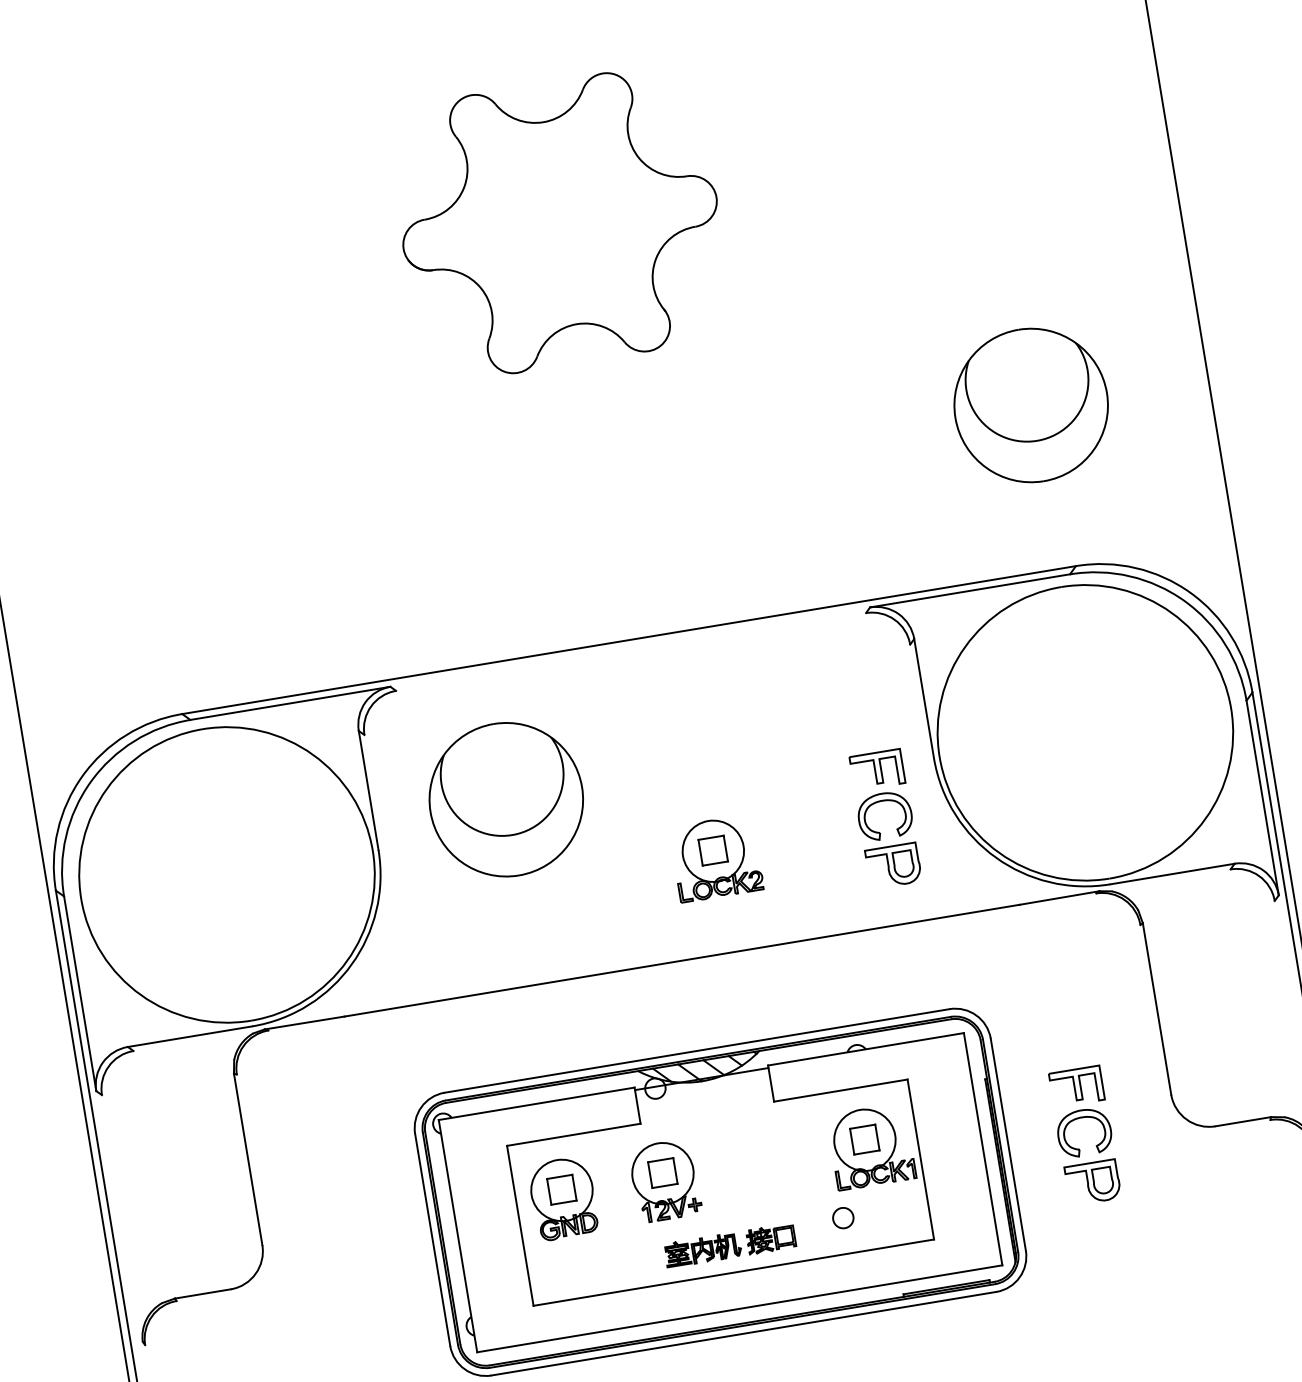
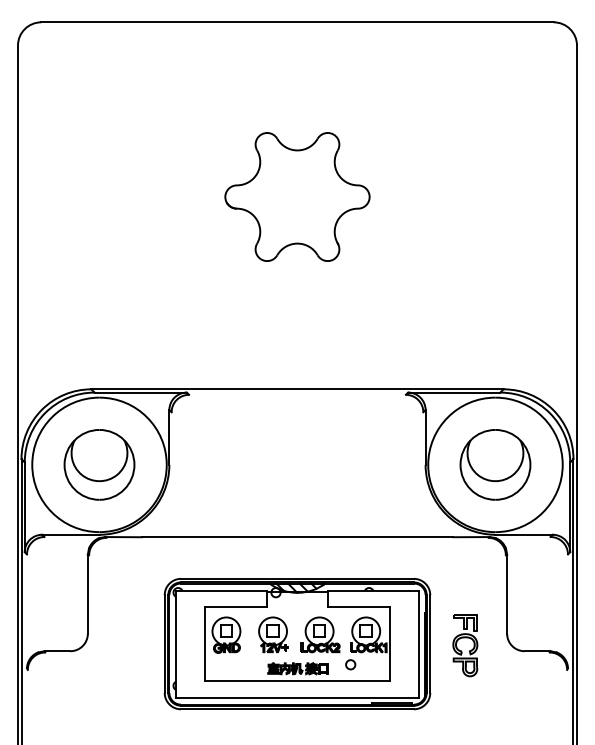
part: (1031, 404) -> (495, 464), moved
part: (506, 798) -> (99, 464), moved
part: (878, 830) -> (395, 493), removed
part: (716, 857) -> (320, 634), moved

